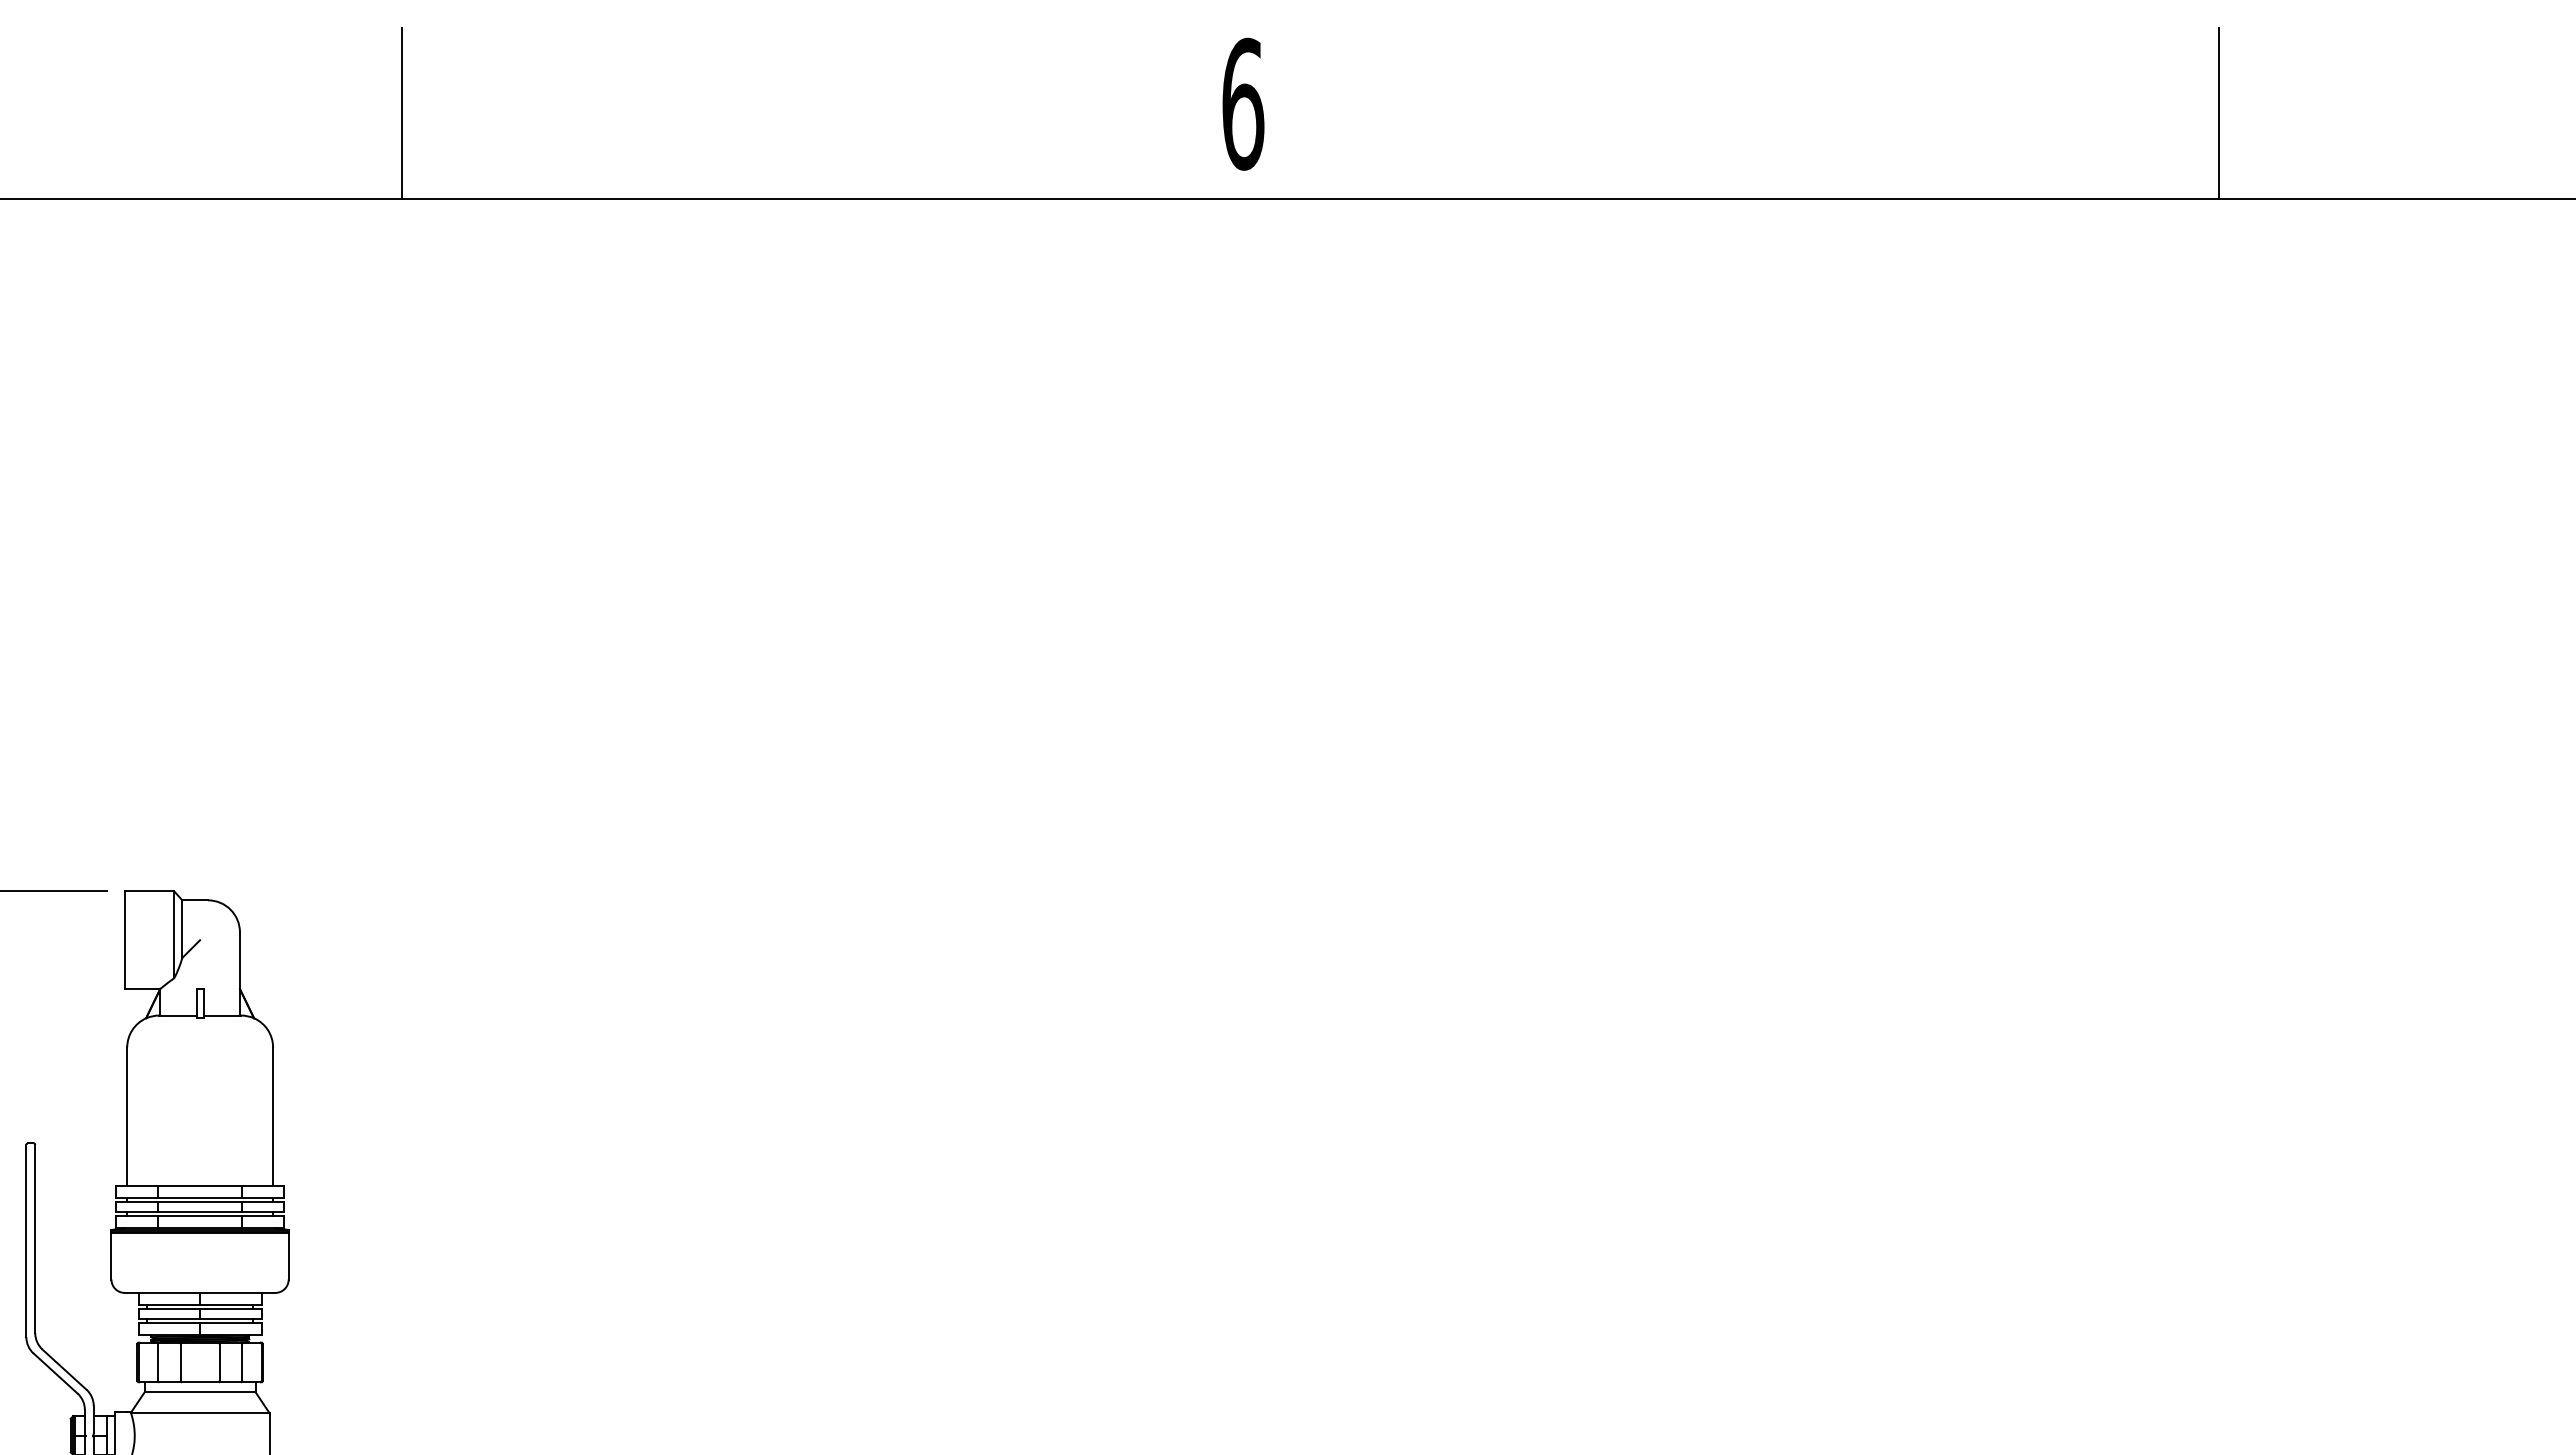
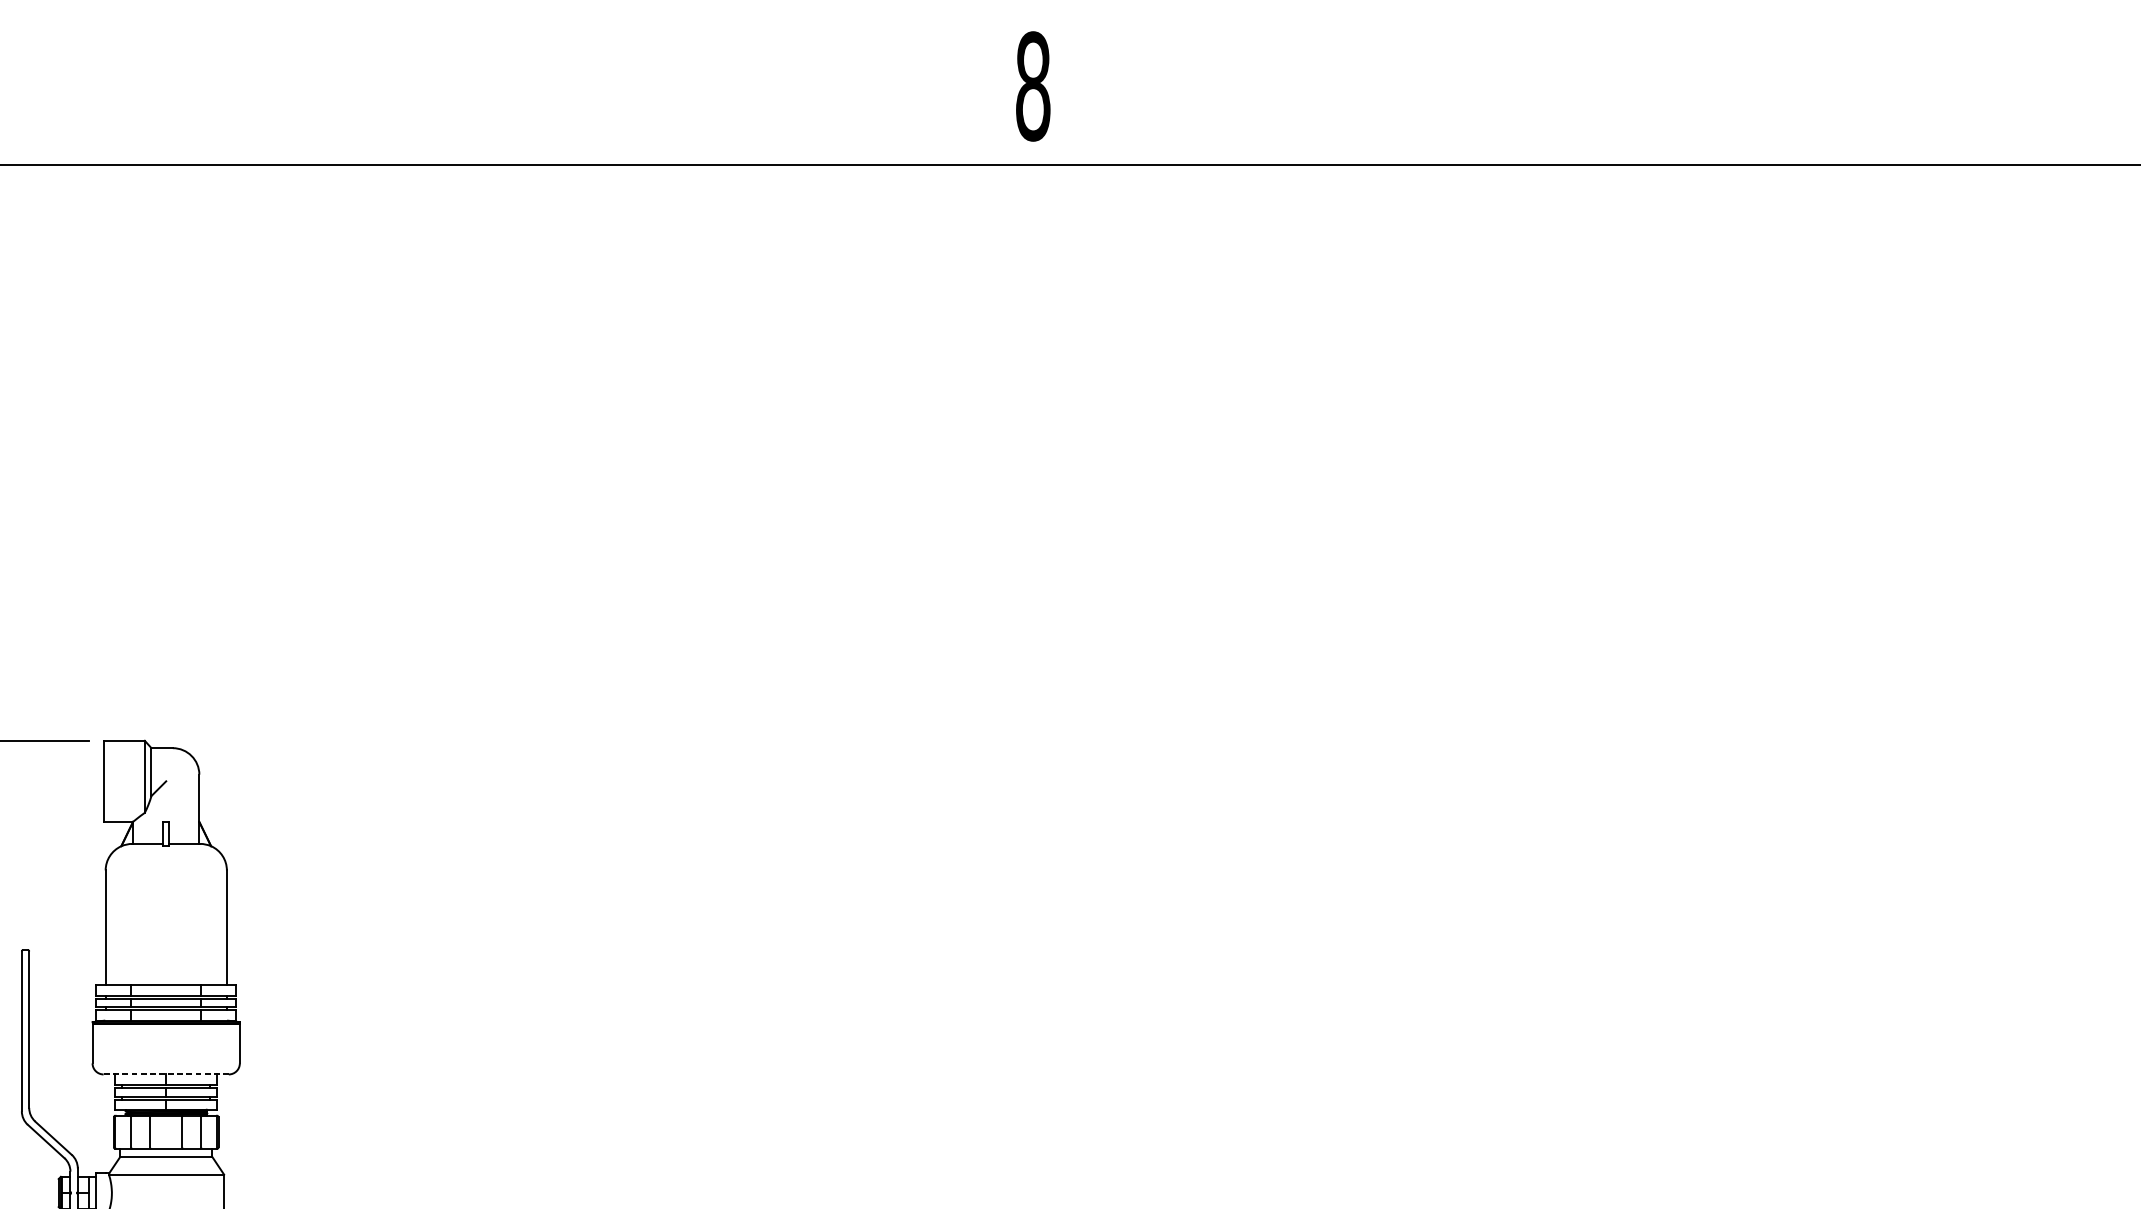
text: (1243, 103) -> (1033, 85), 6 -> 8
line: (401, 113) -> (333, 94), removed
line: (2219, 113) -> (1844, 94), removed
line: (199, 1292) -> (165, 1074), solid -> dashed

